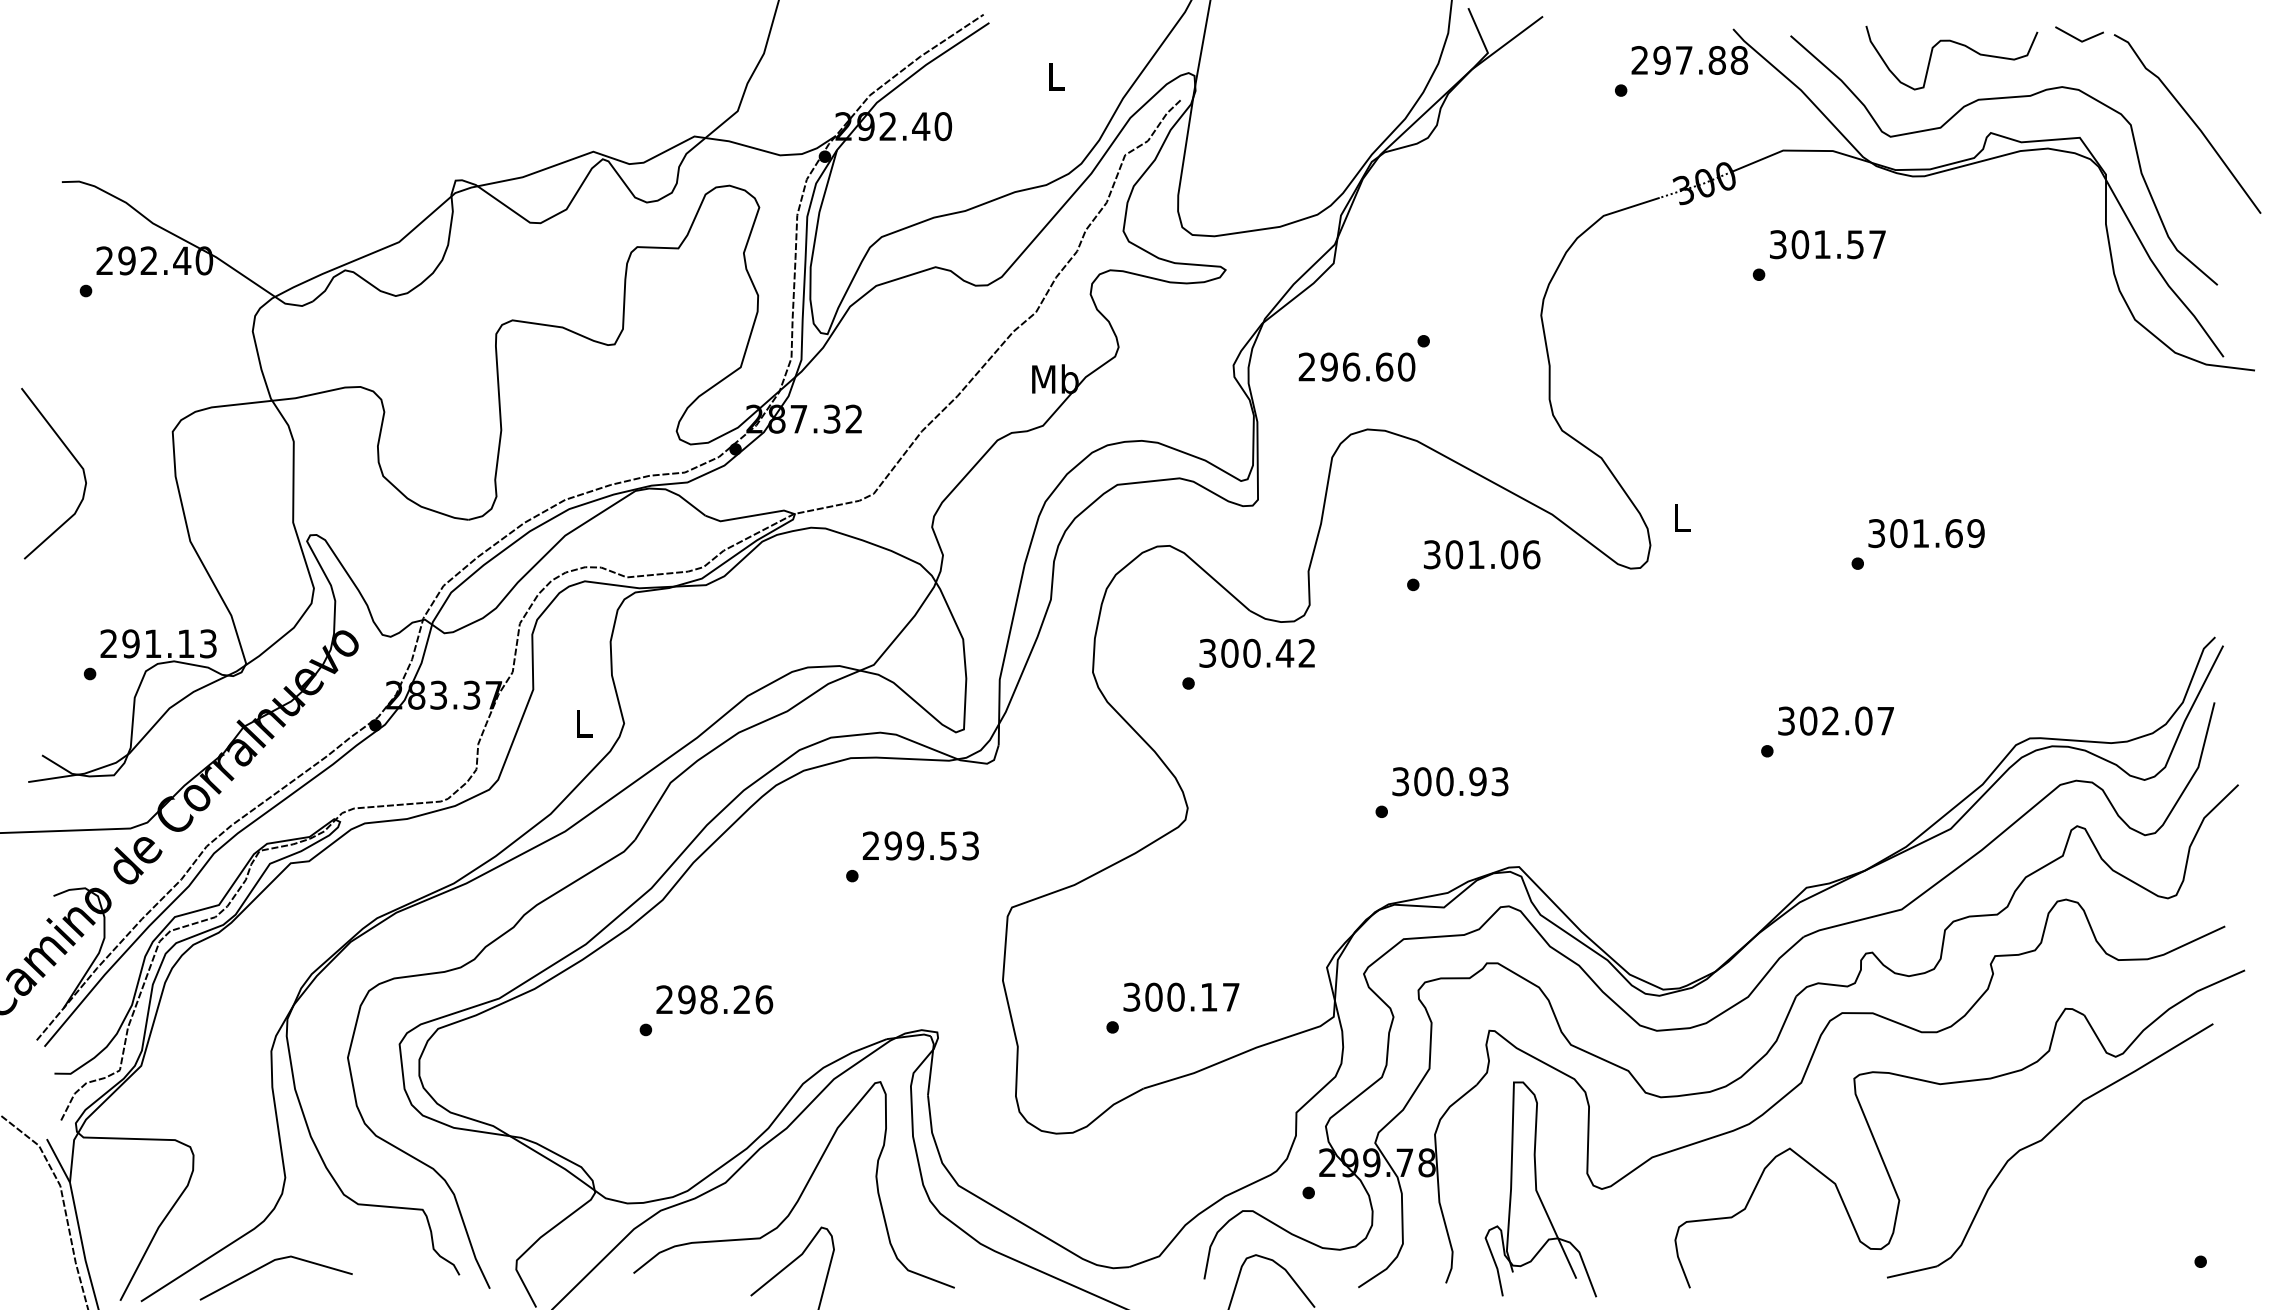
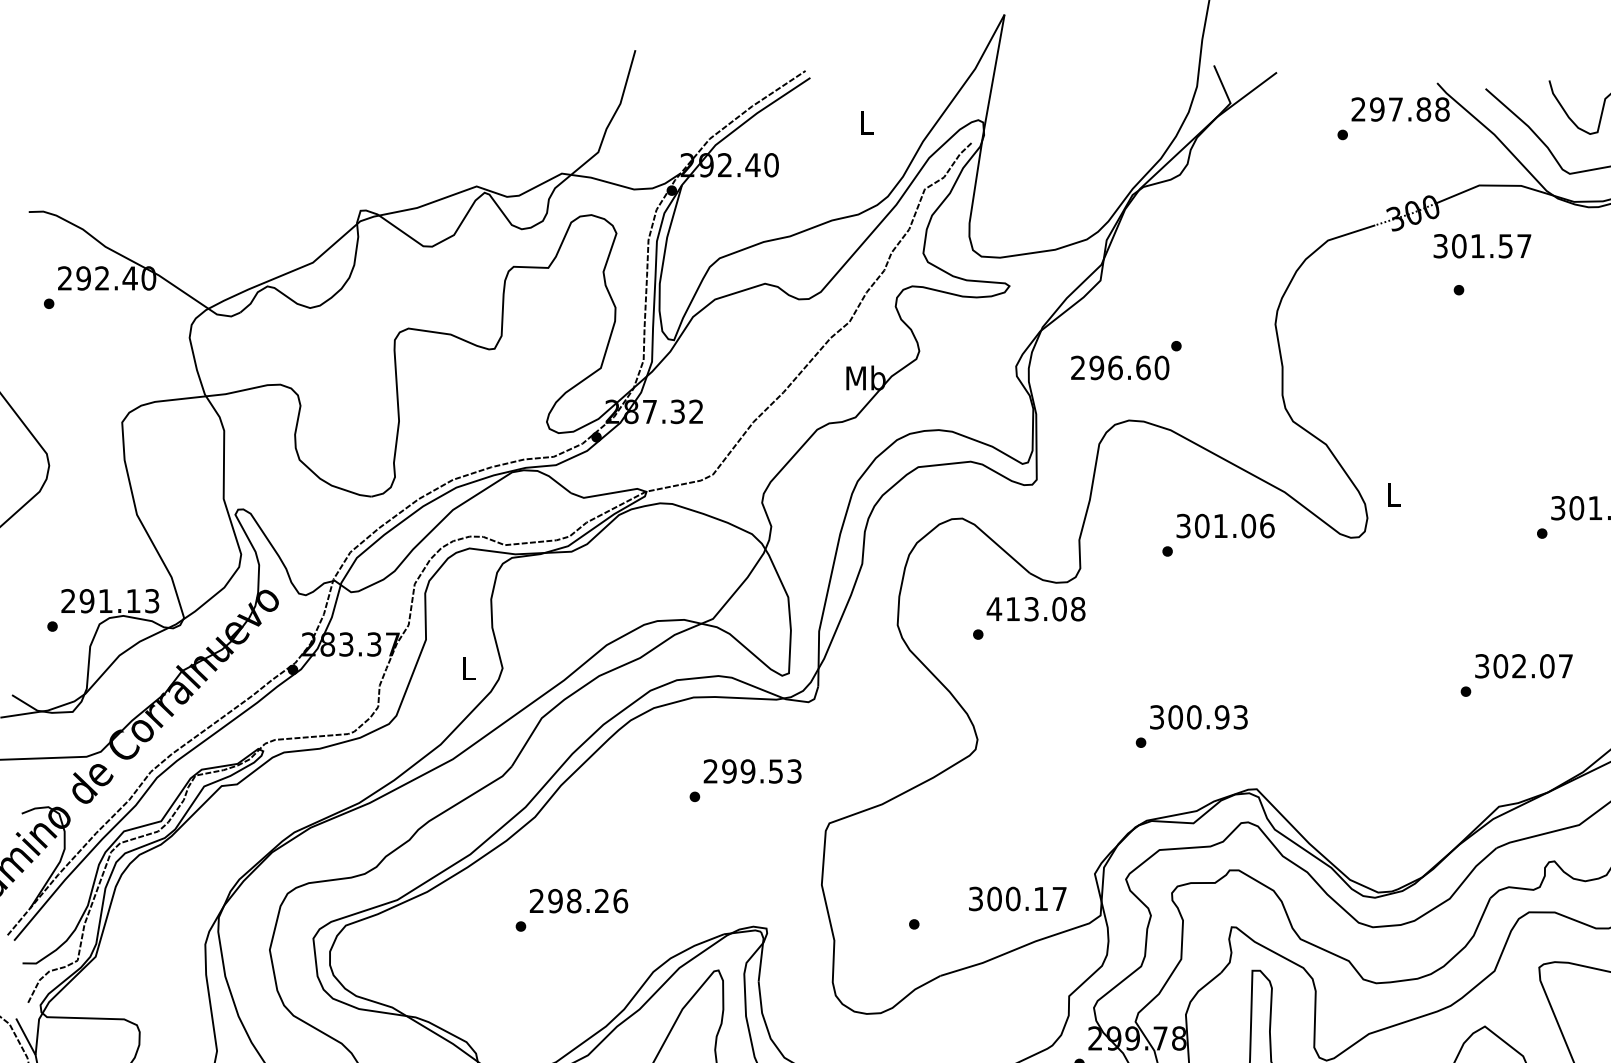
text: (1827, 244) -> (1482, 246), moved
text: (1256, 652) -> (1035, 608), 300.42 -> 413.08
text: (1181, 996) -> (1017, 898), moved

